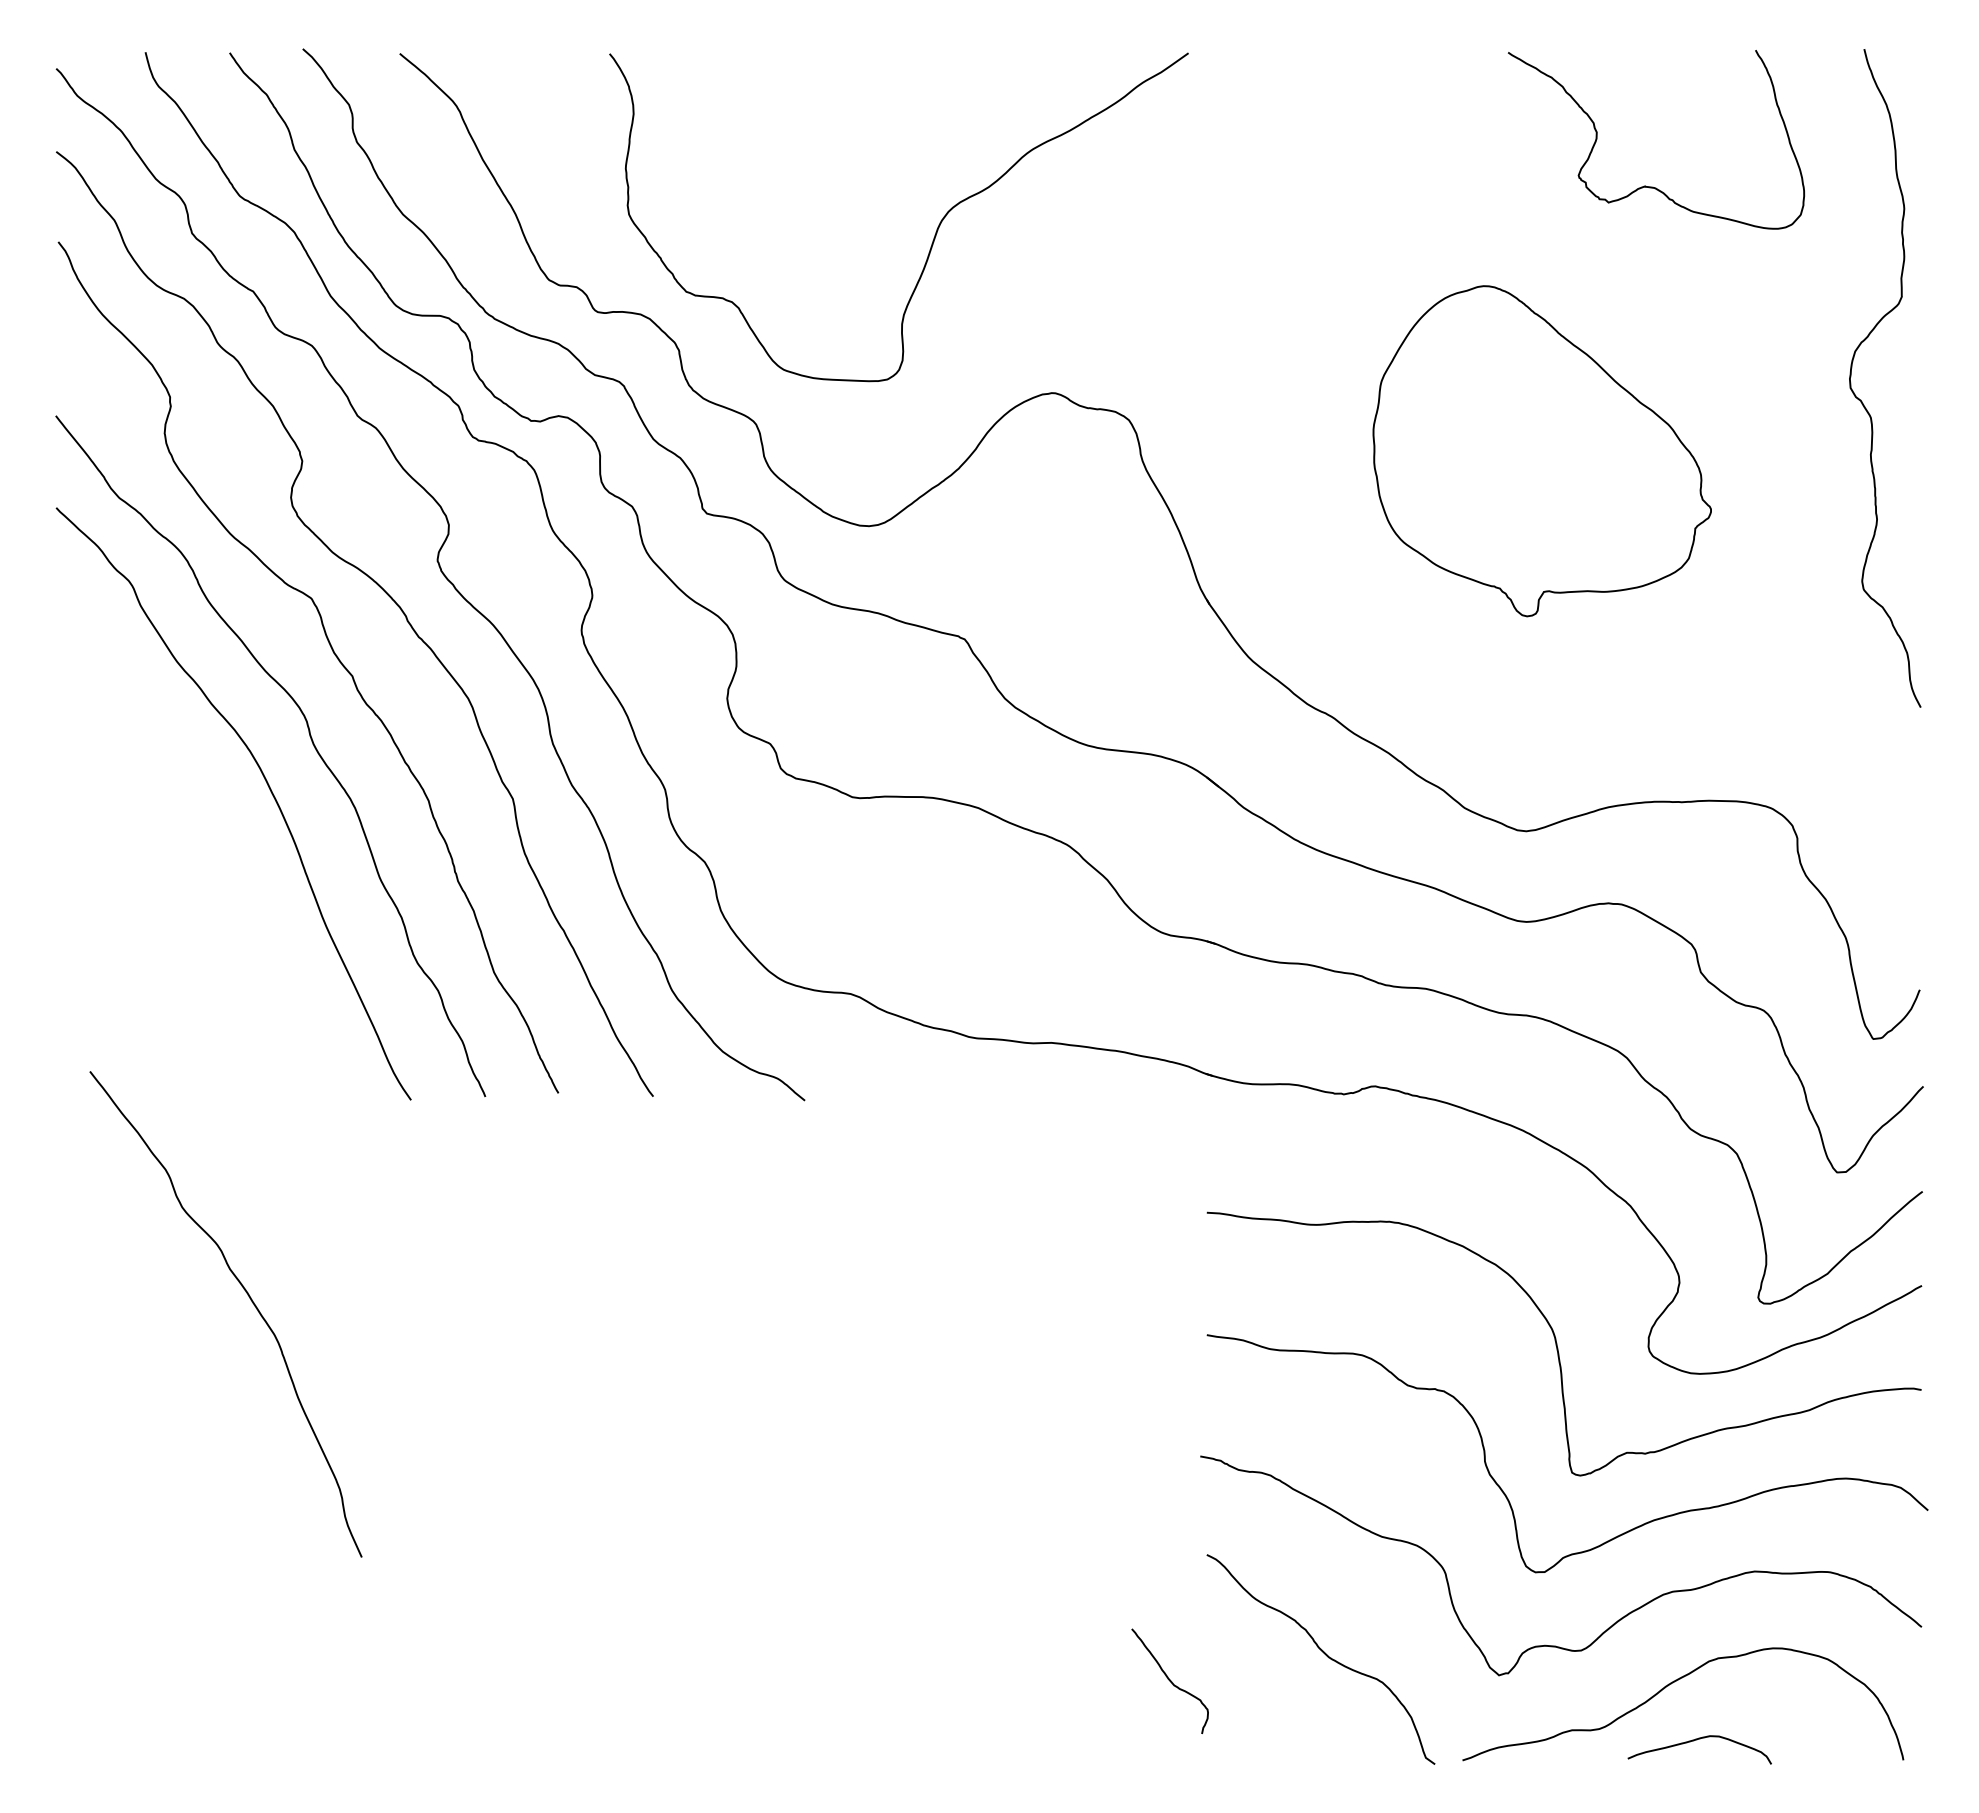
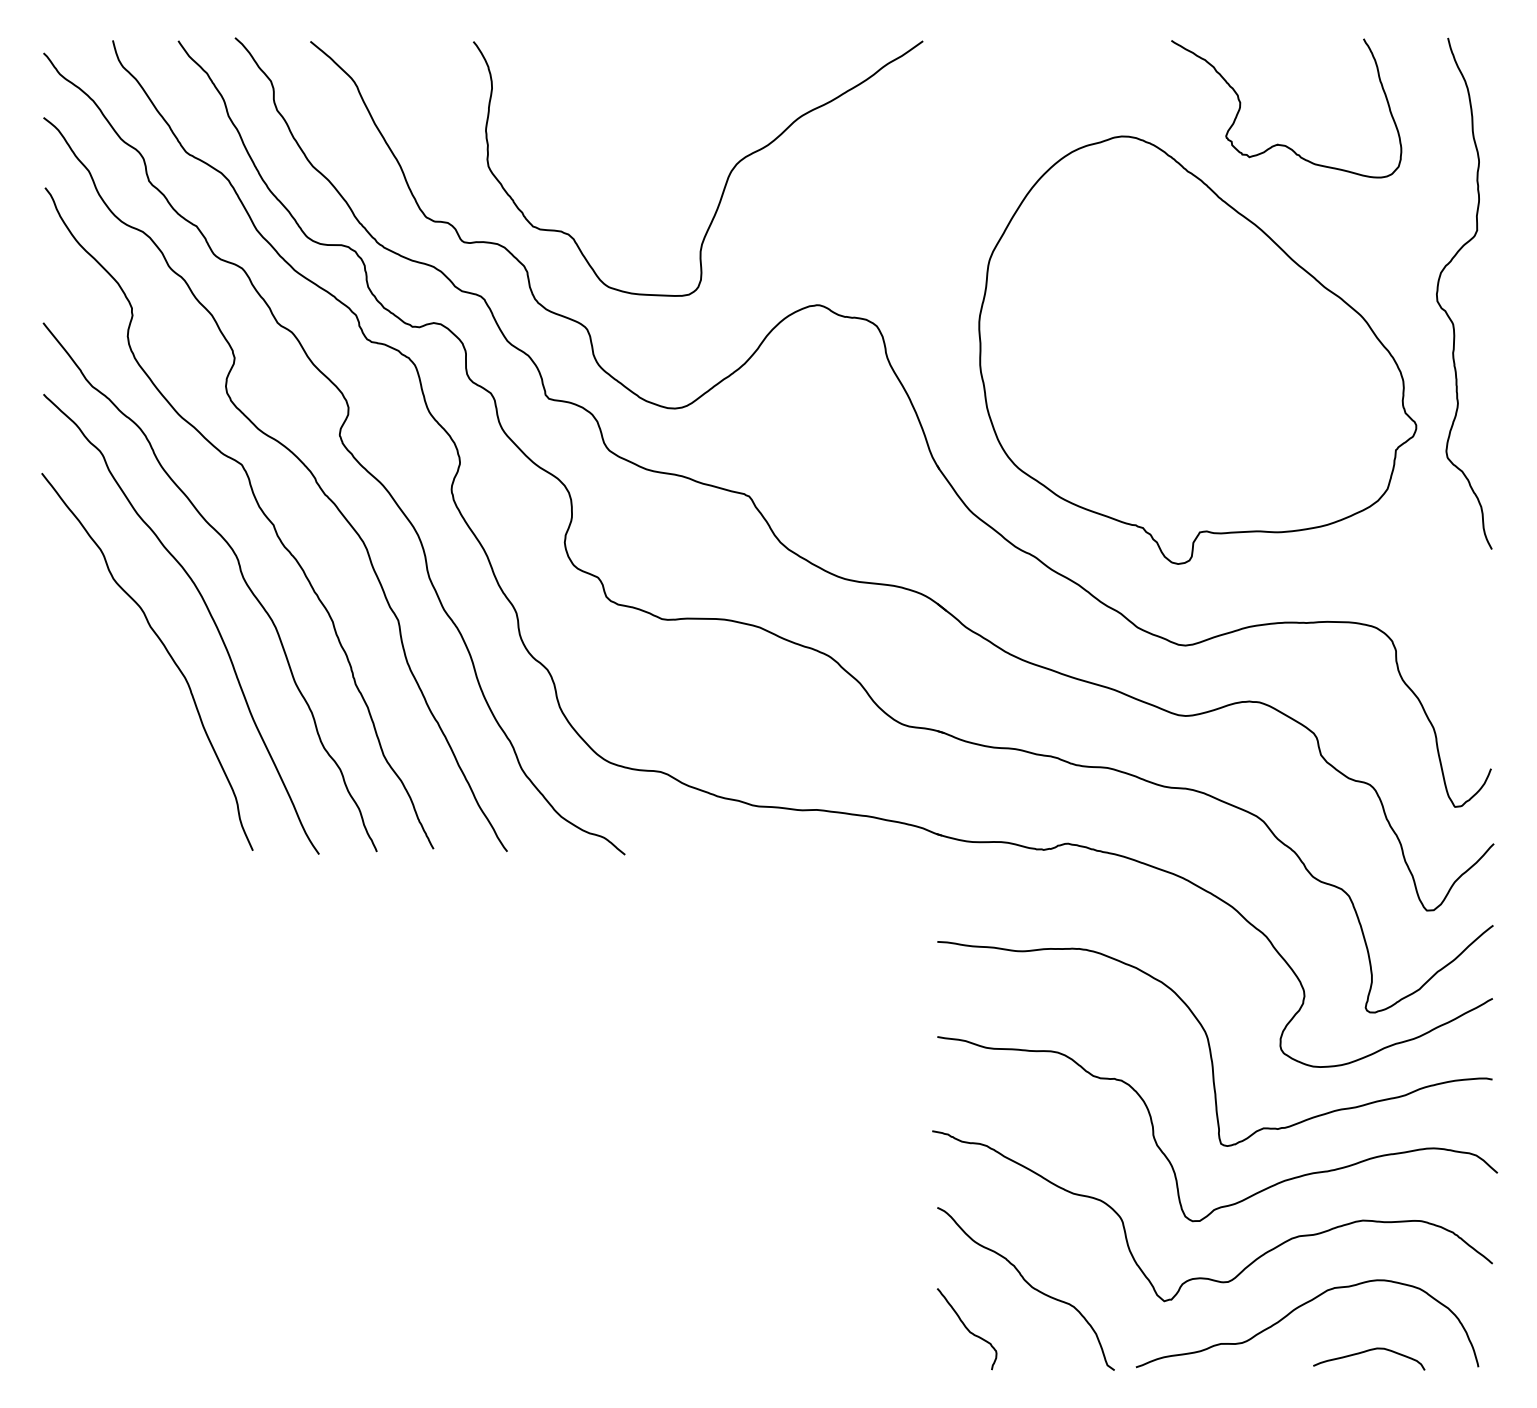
part: (1542, 451) -> (1198, 350), size x1.67
curve: (250, 1300) -> (166, 651), moved
curve: (1169, 1680) -> (966, 1328), moved
curve: (1697, 1740) -> (1367, 1351), moved

